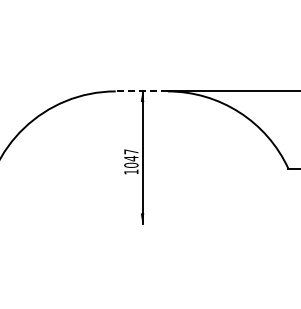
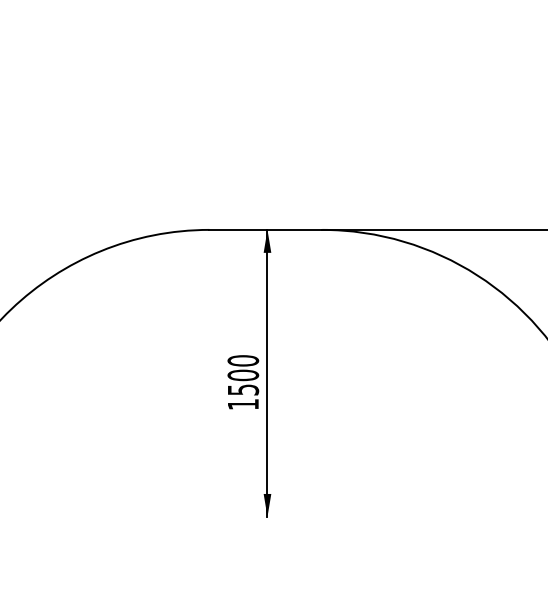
line: (141, 91) -> (265, 230), dashed -> solid
text: (131, 158) -> (243, 375), 1047 -> 1500

